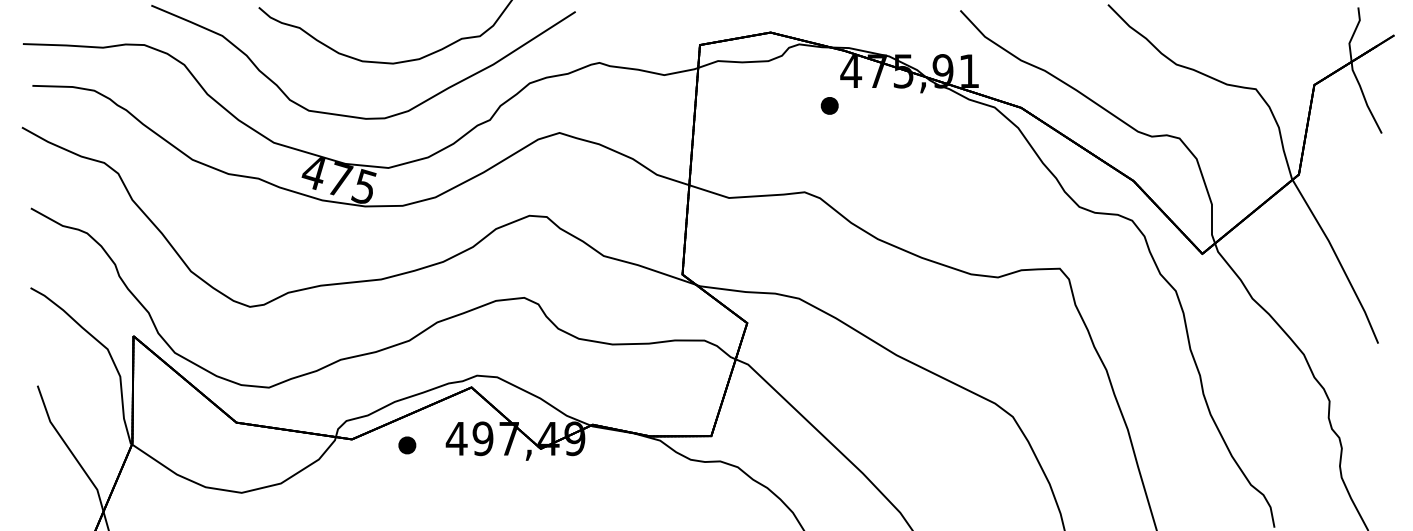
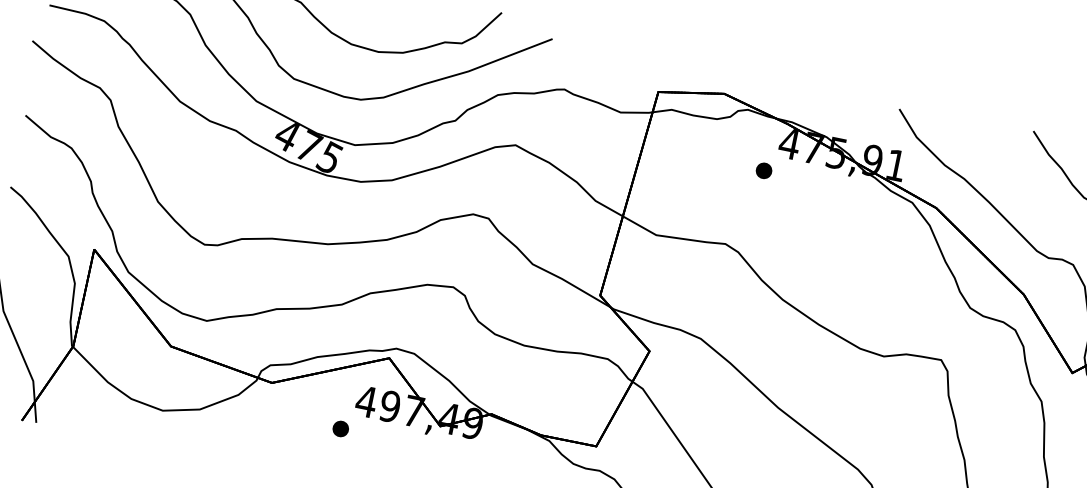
part: (407, 445) -> (340, 429), moved

